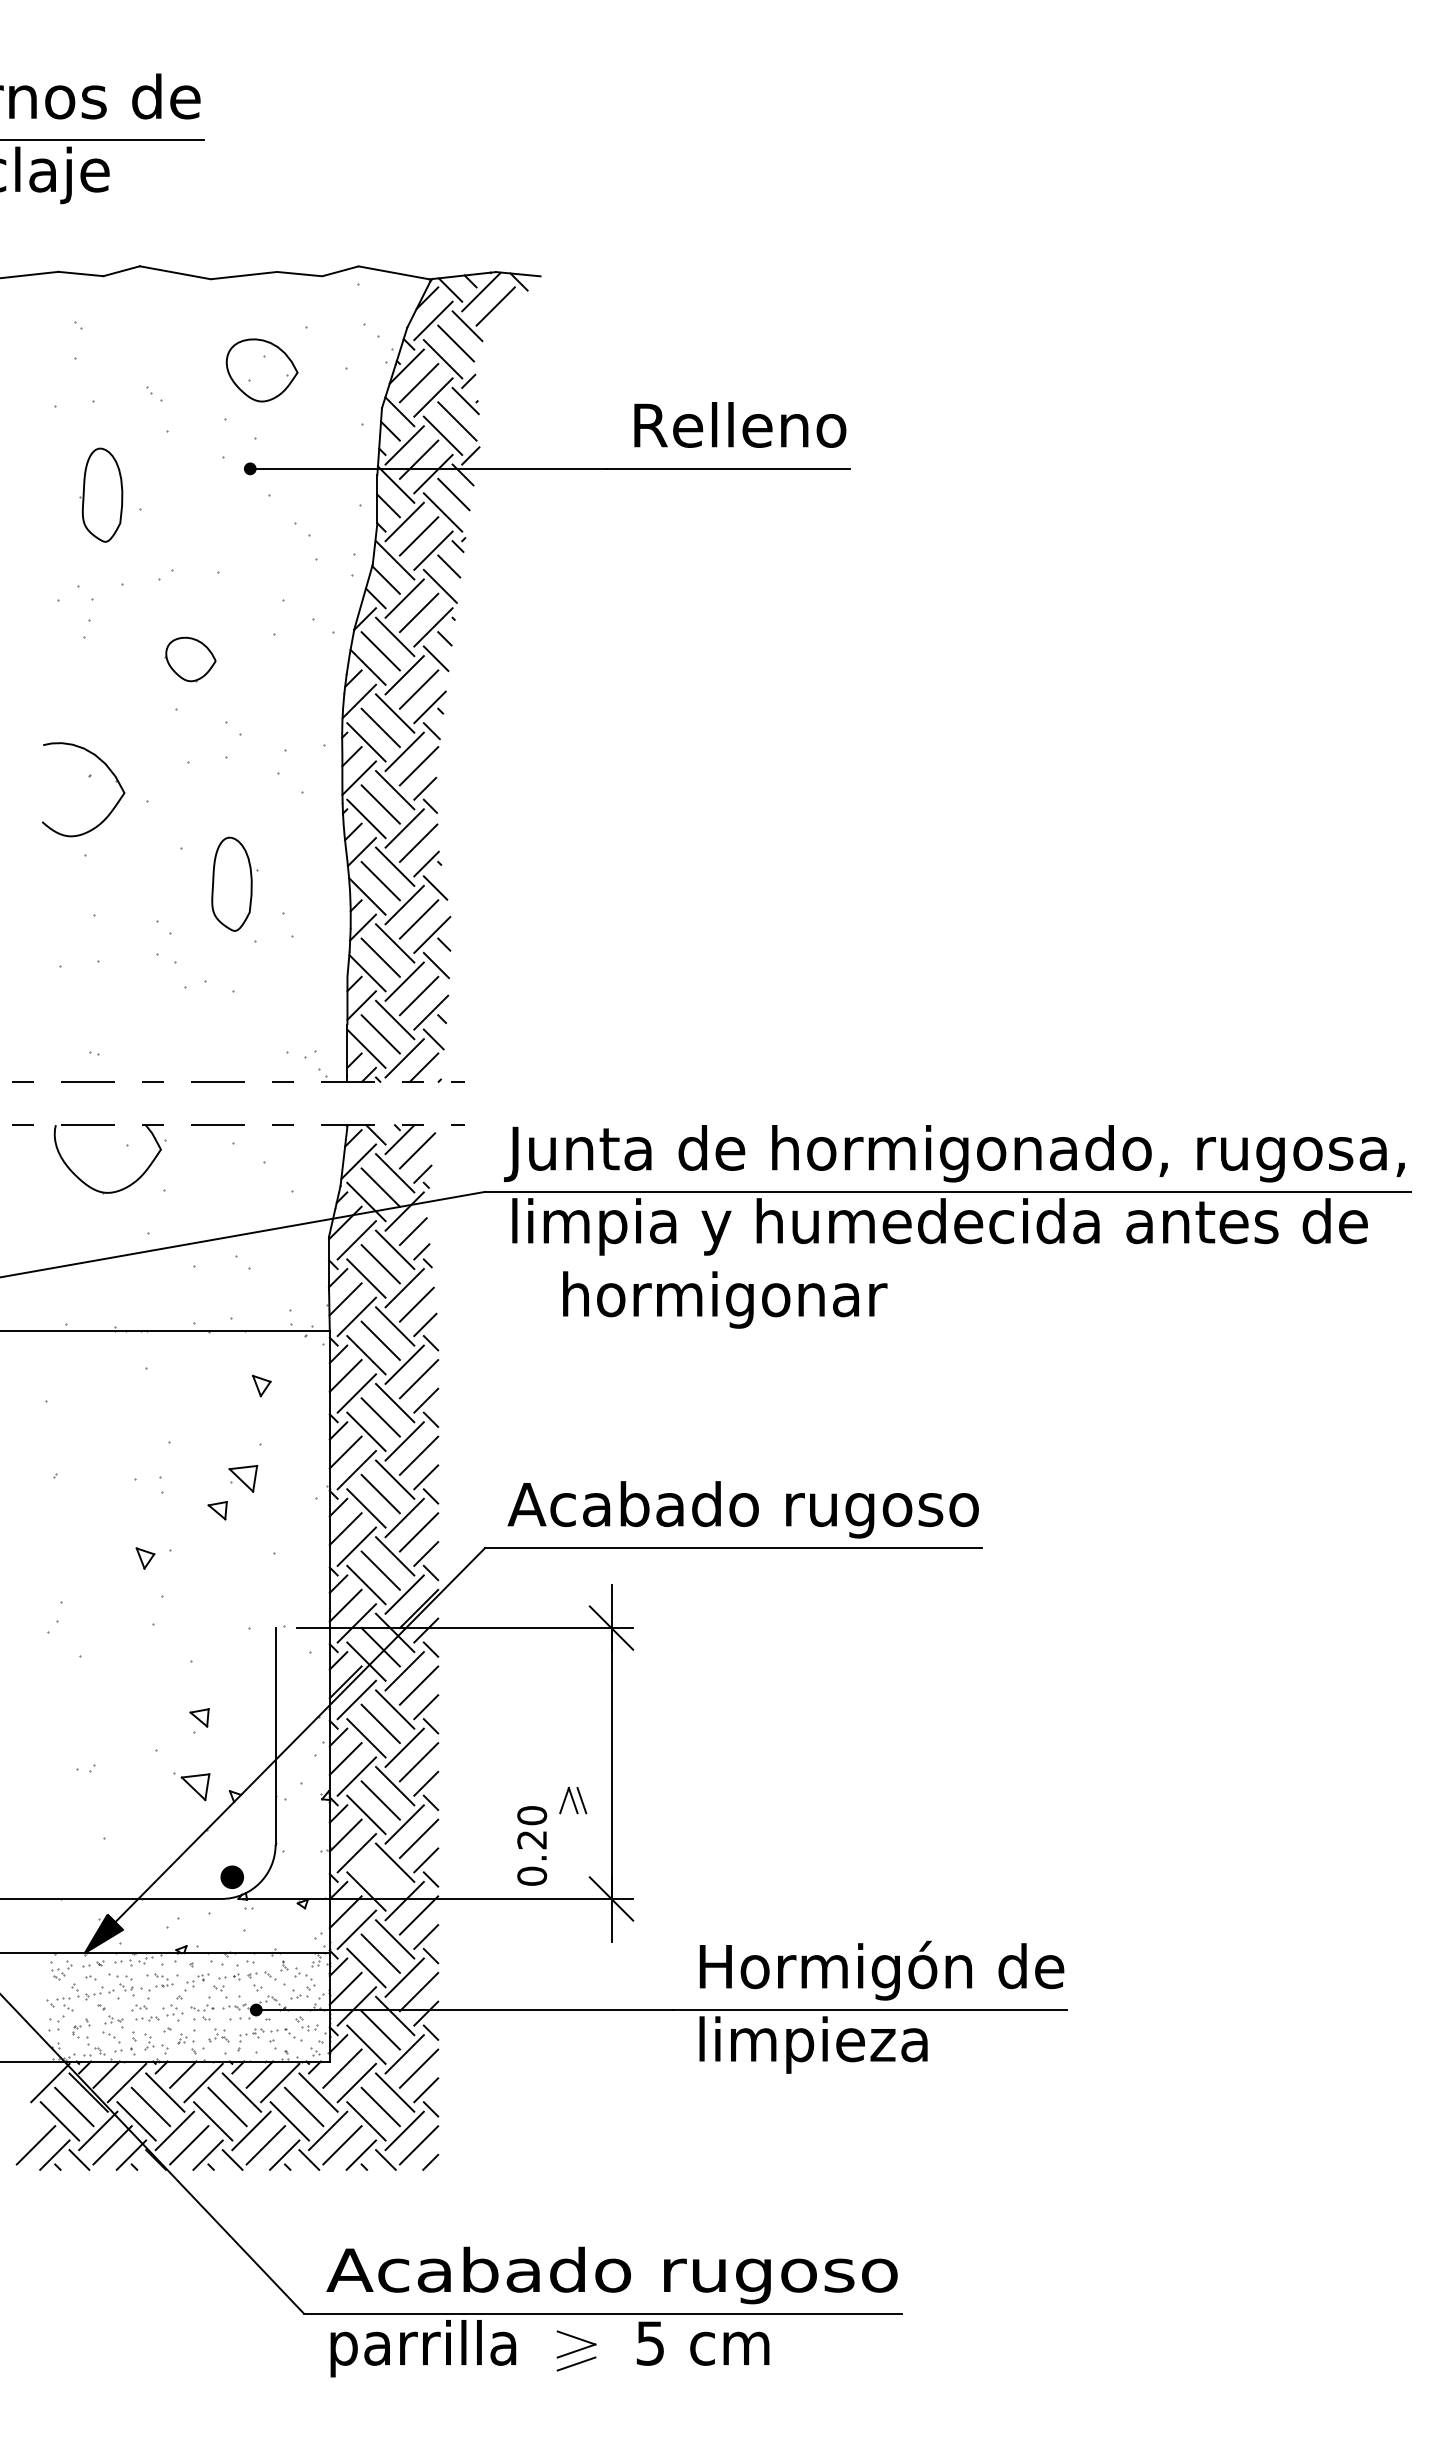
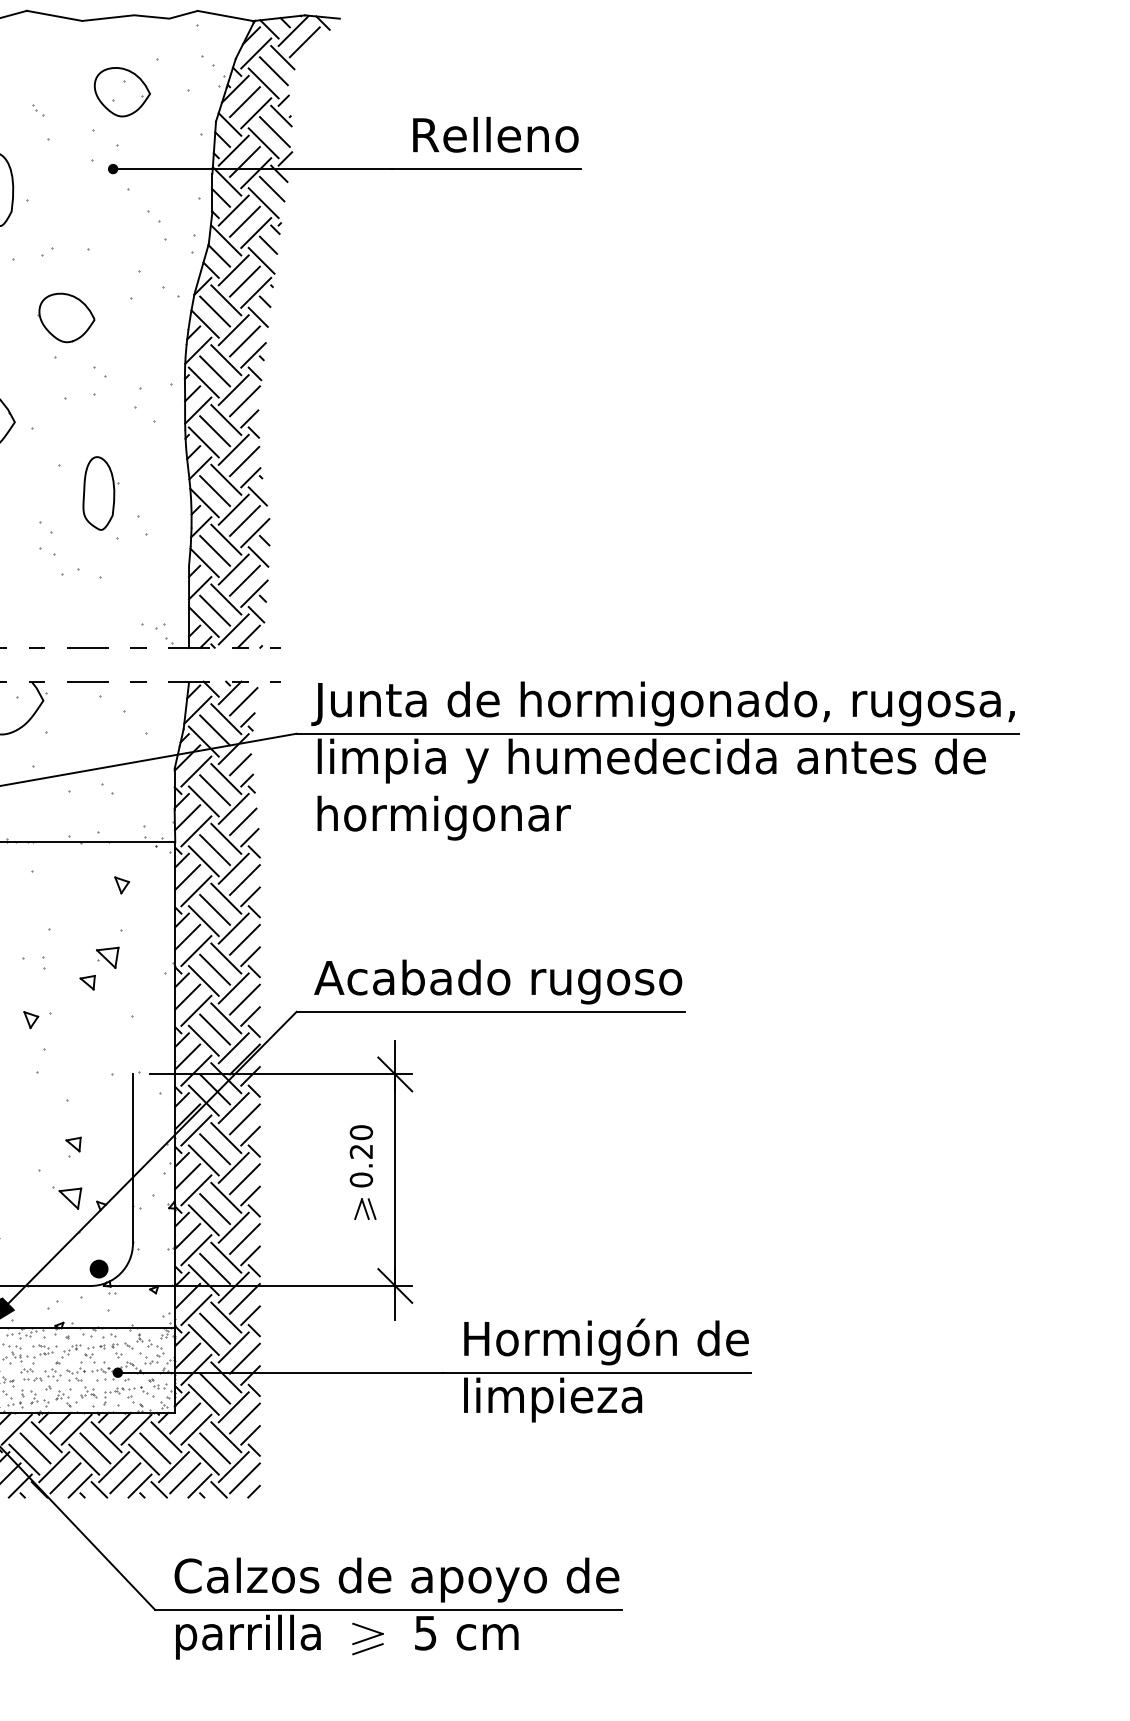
part: (190, 659) -> (66, 317), size x1.43
text: (725, 1299) -> (444, 817), moved
text: (532, 1845) -> (361, 1155), moved
line: (380, 1876) -> (214, 1268), added
text: (612, 2275) -> (396, 1580), Acabado rugoso -> Calzos de apoyo de

